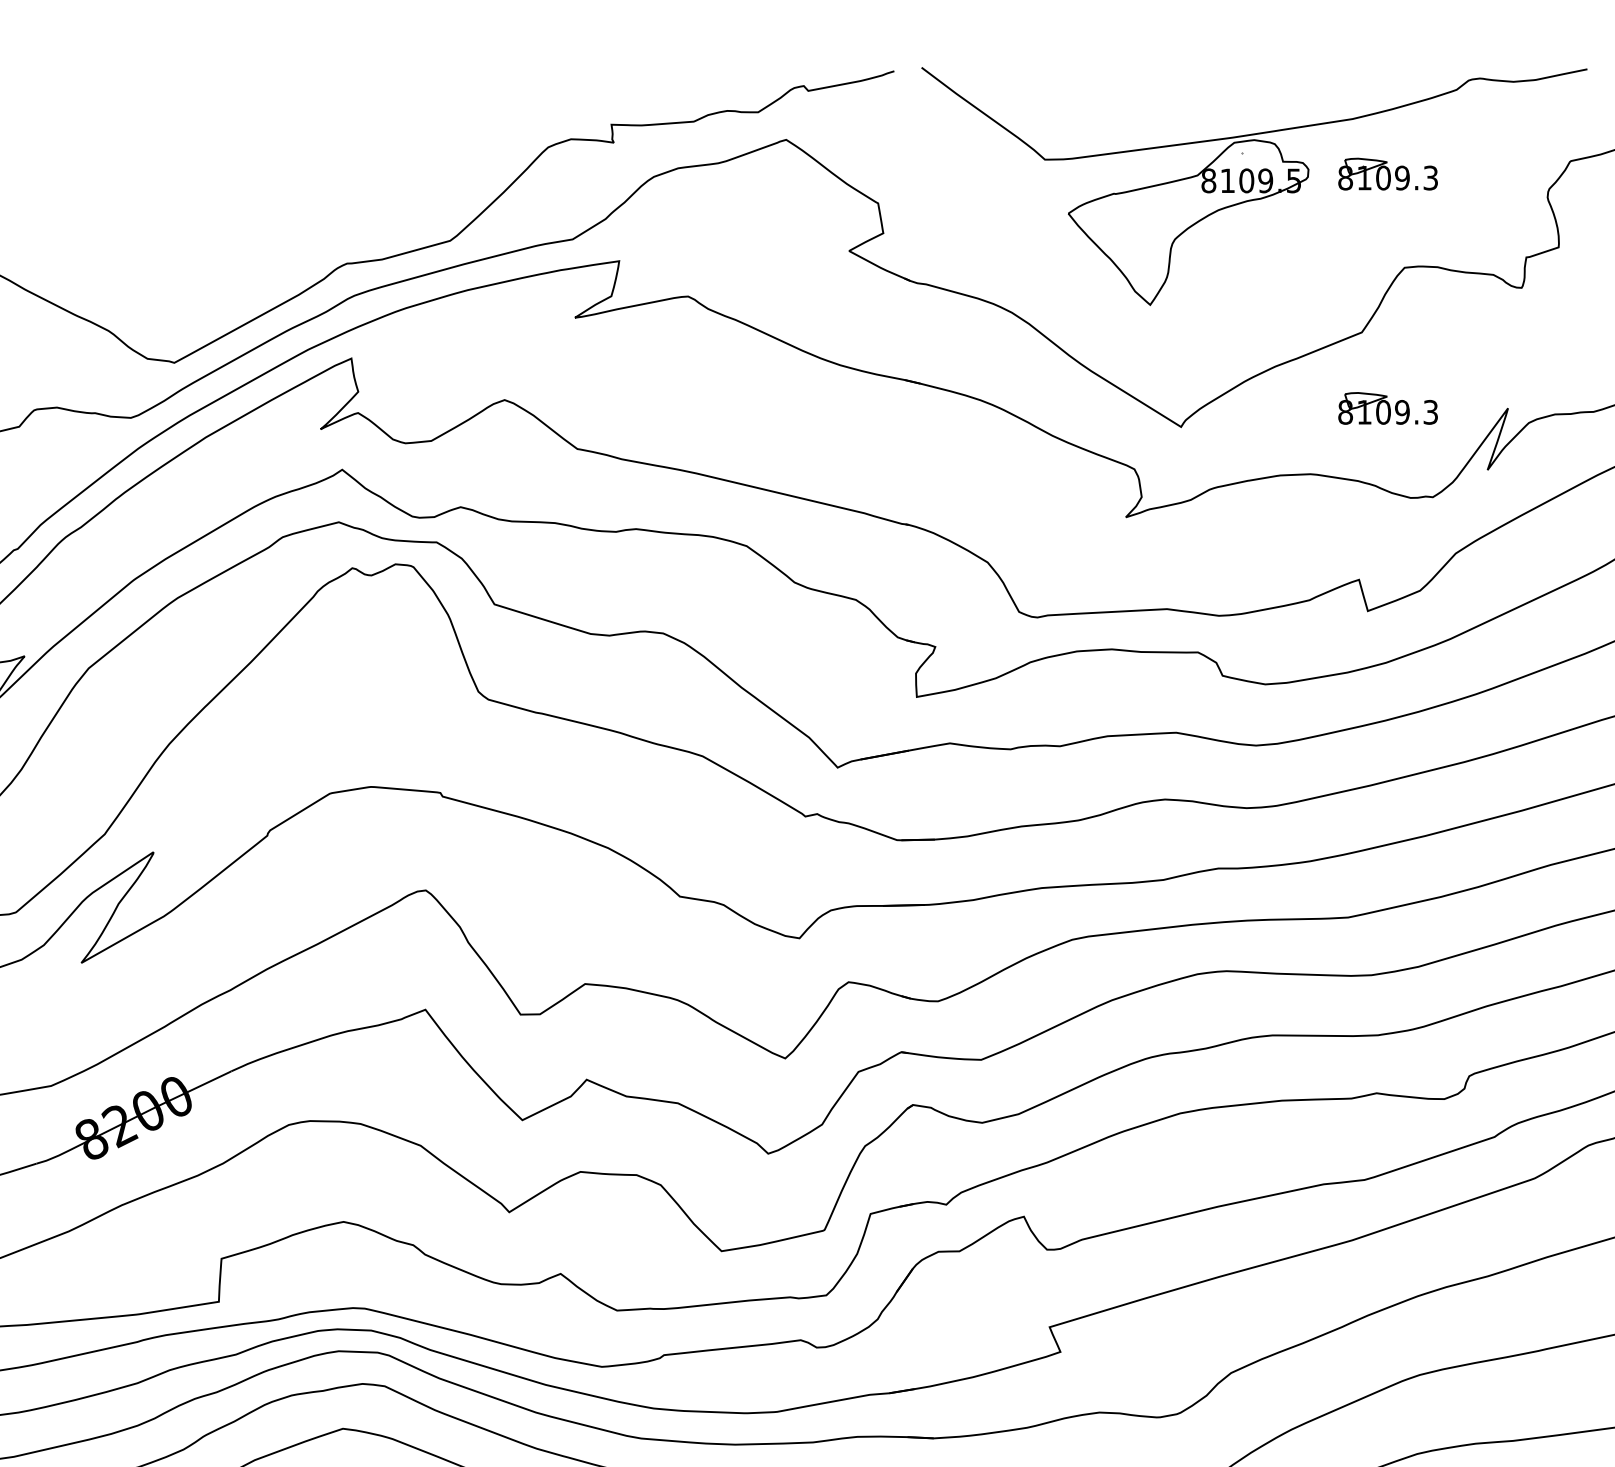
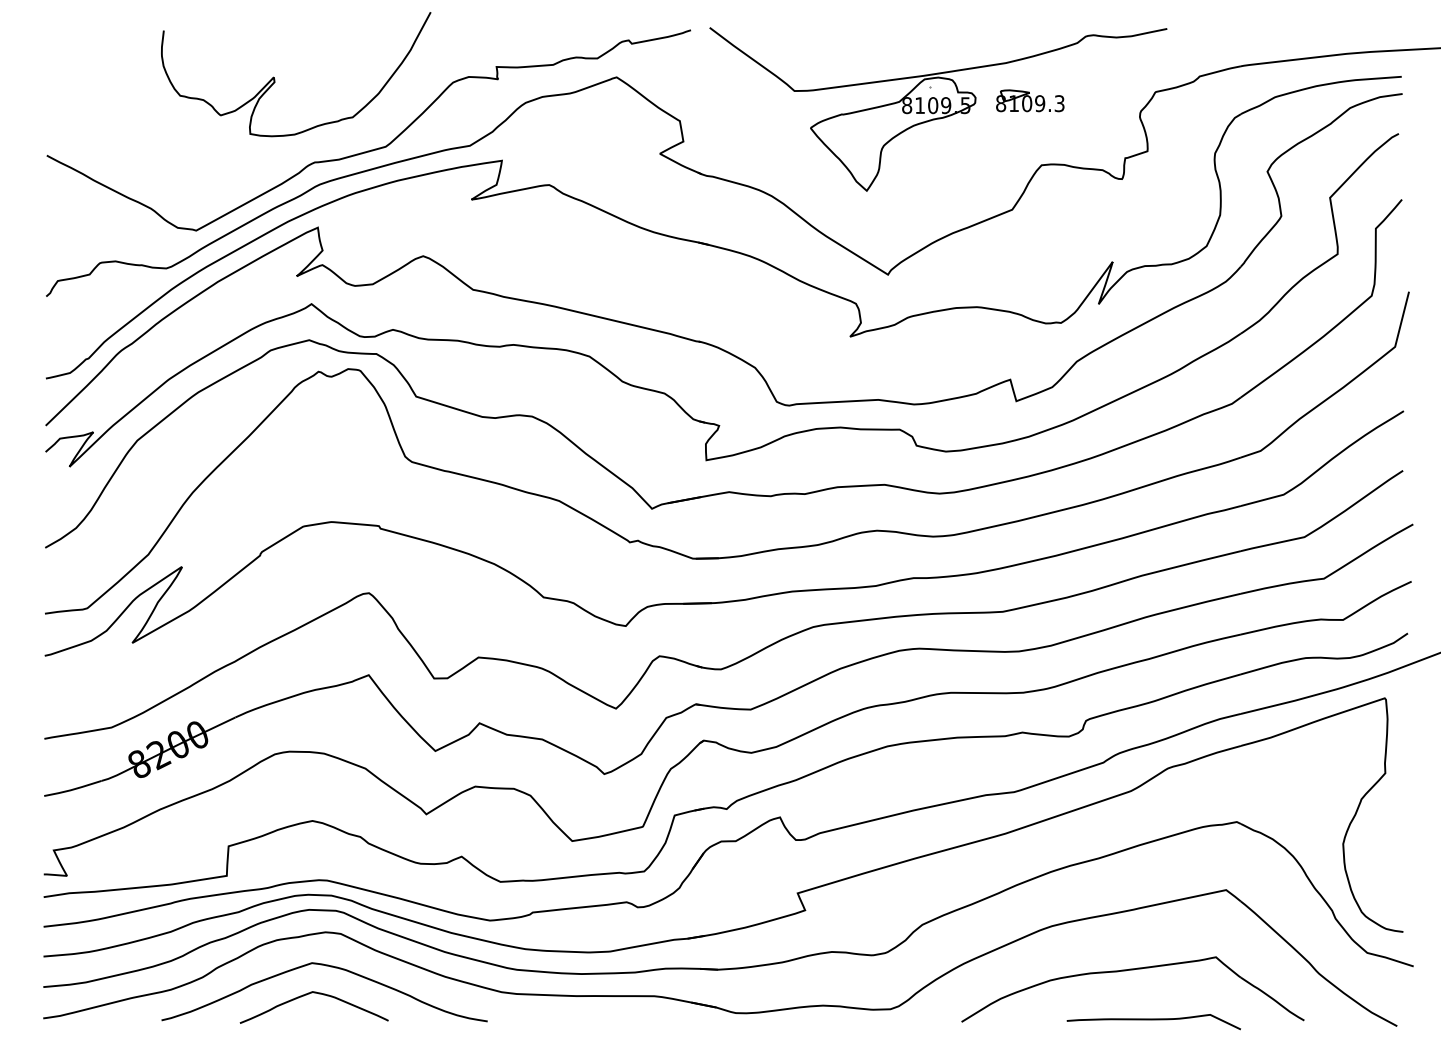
curve: (289, 142) -> (275, 79), added
part: (1388, 407) -> (1030, 261), removed

